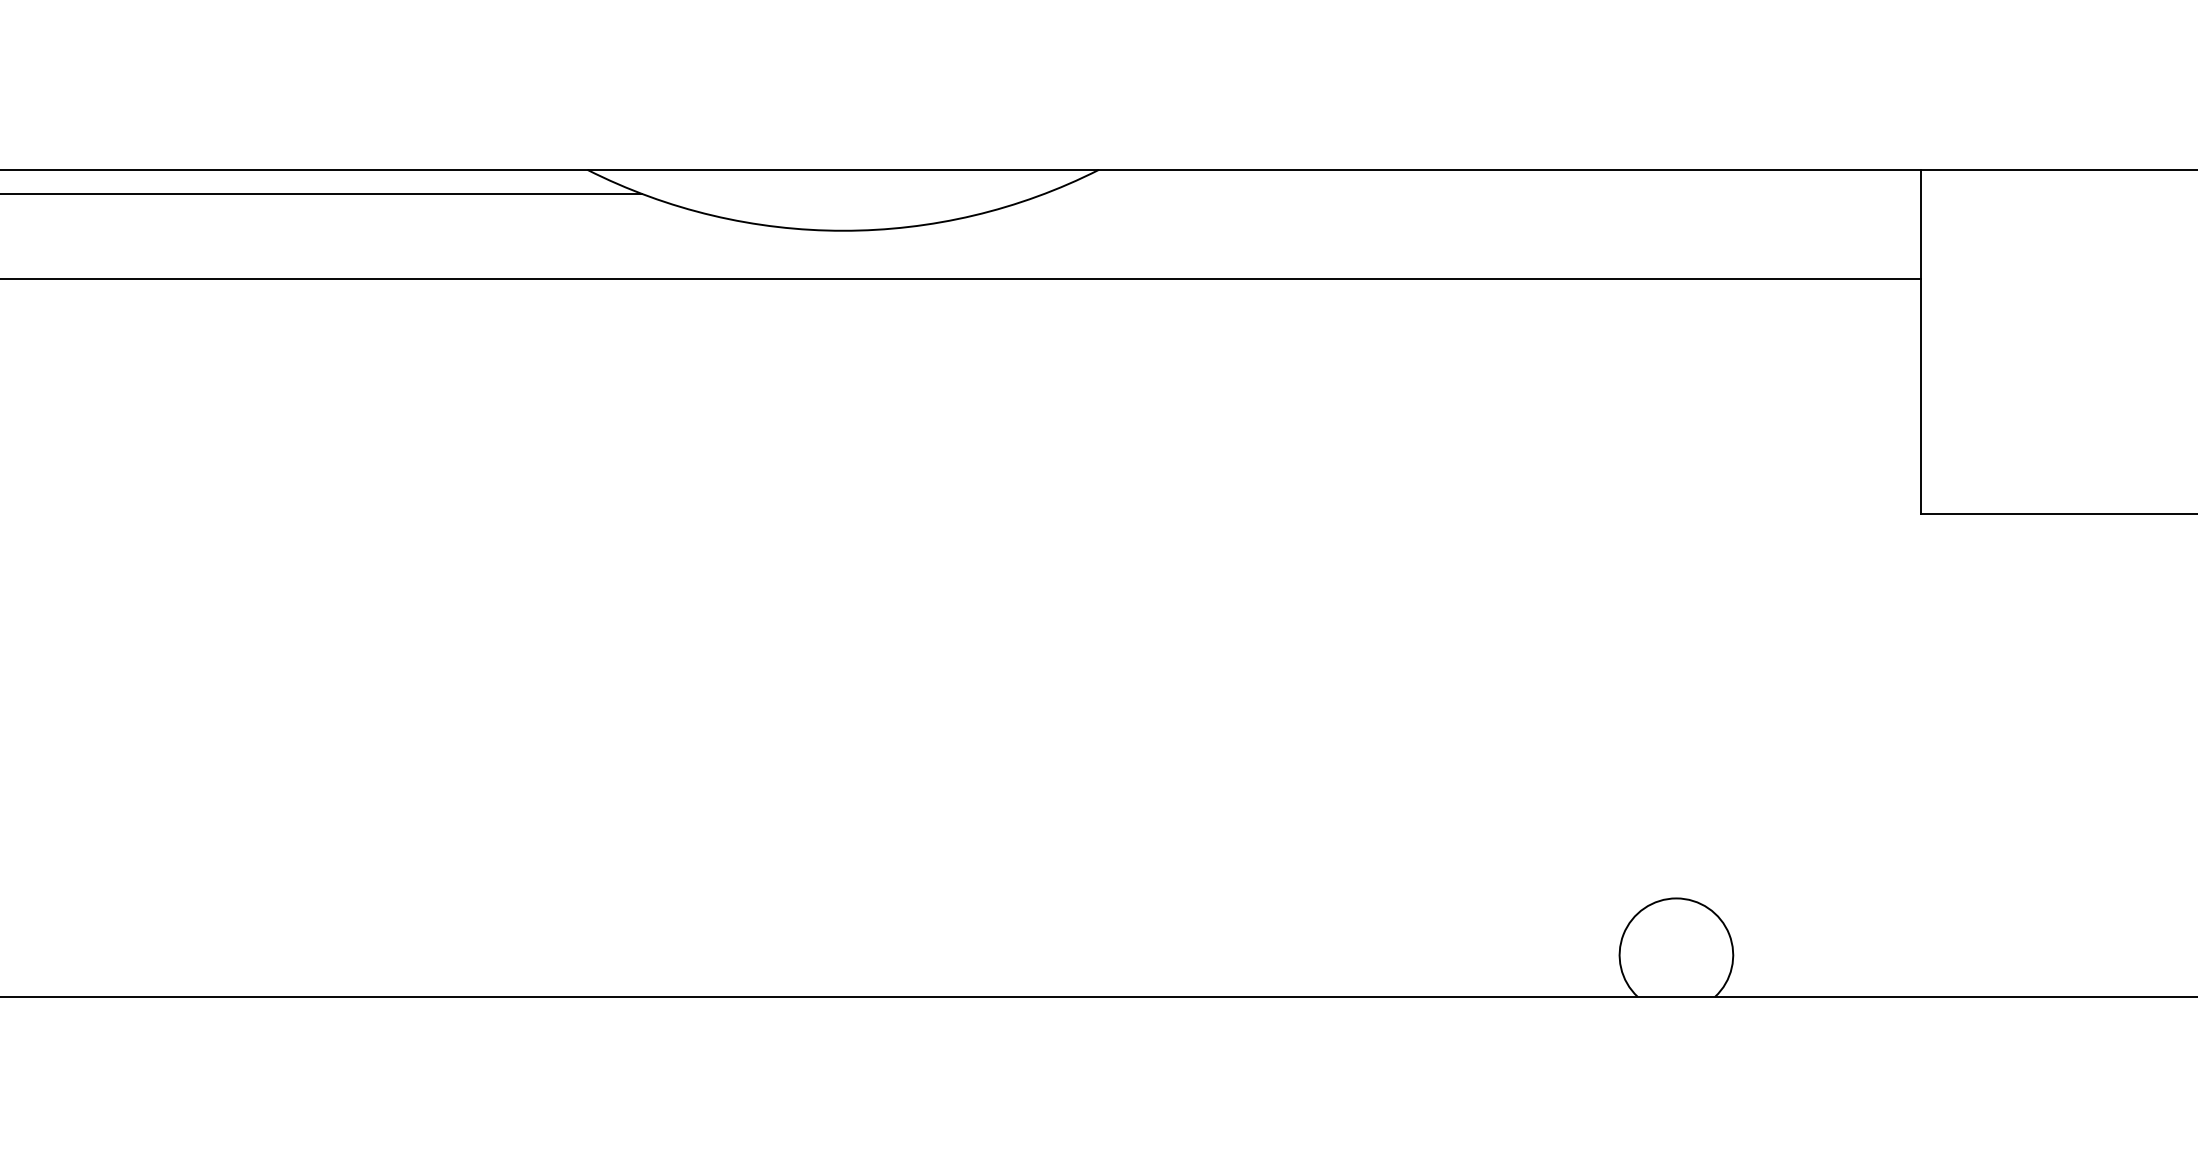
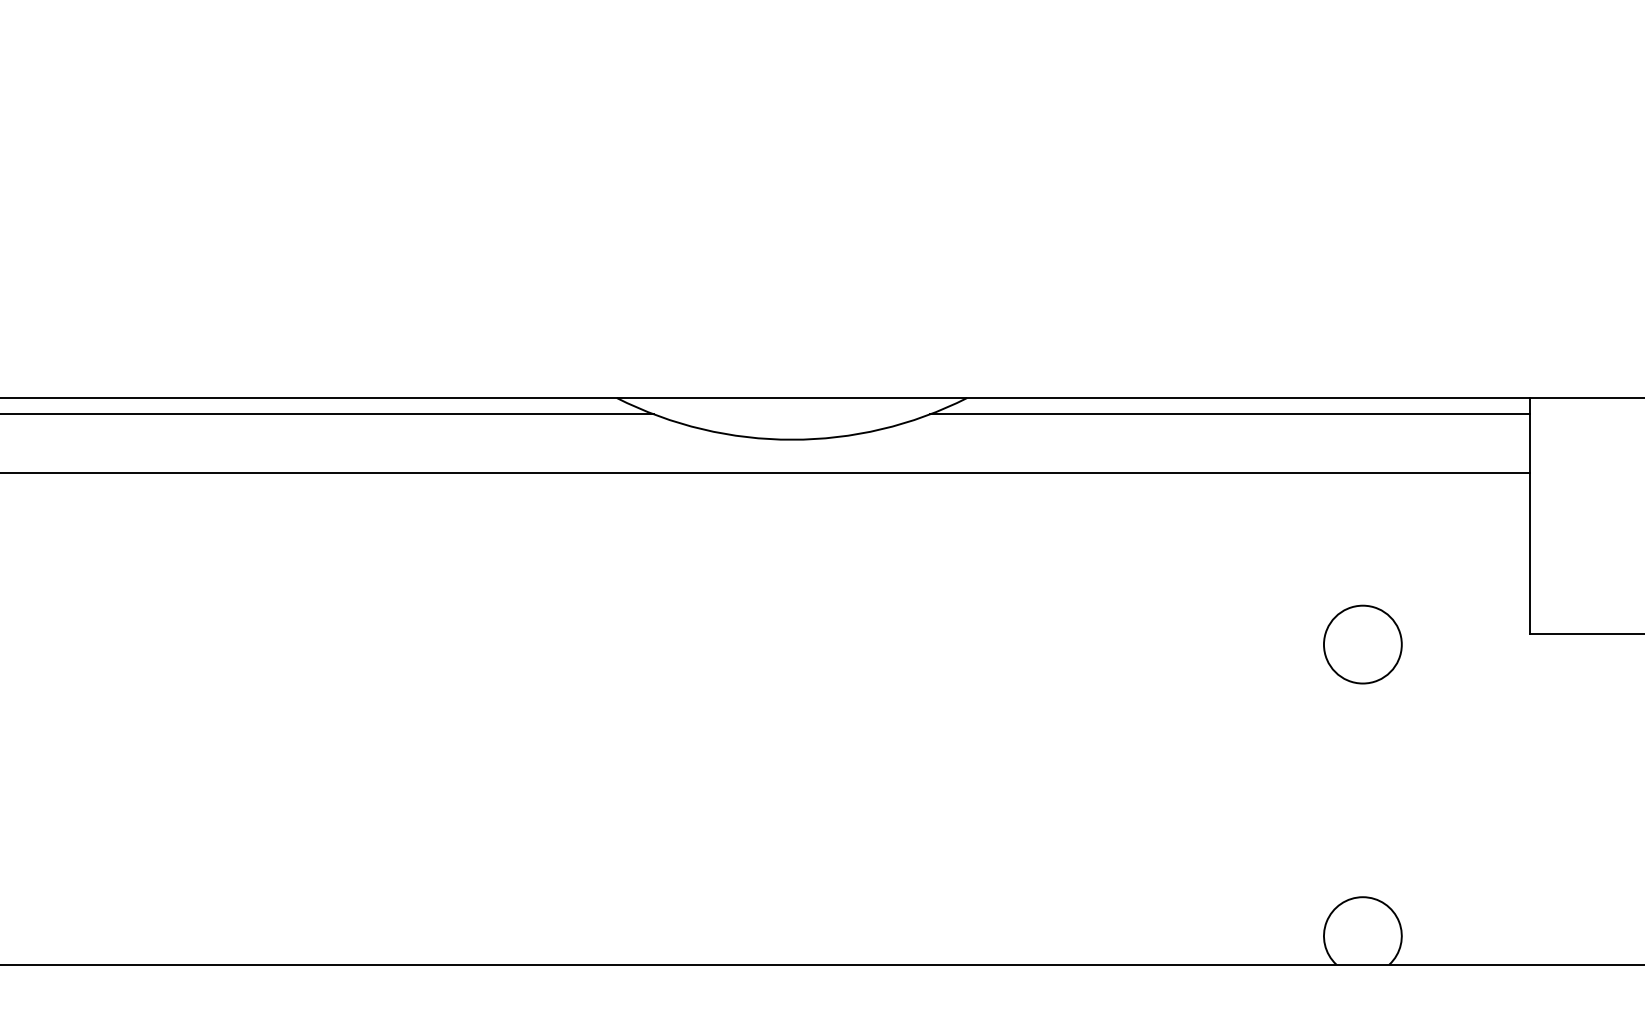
line: (1481, 193) -> (1229, 414), added
circle: (1675, 529) -> (1362, 644), added

